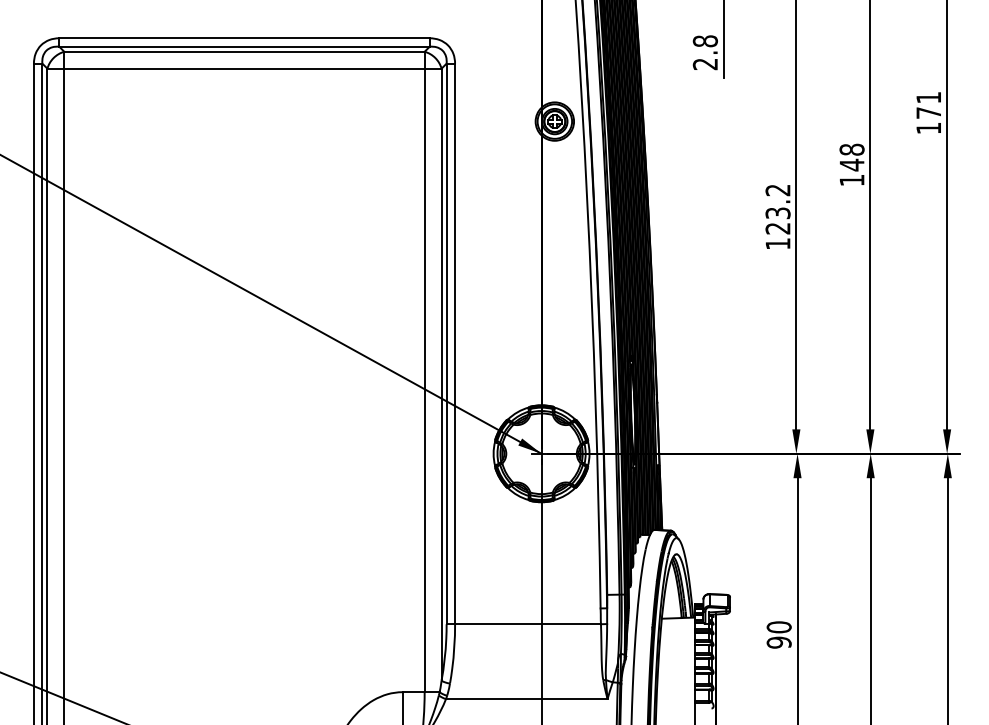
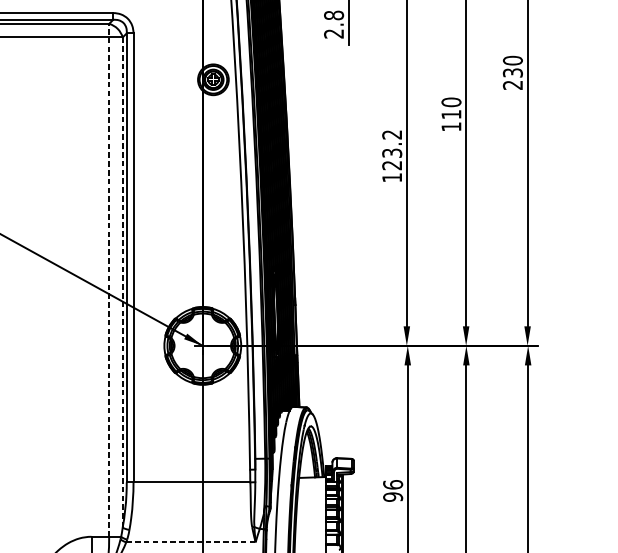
text: (928, 112) -> (512, 72), 171 -> 230
text: (851, 157) -> (451, 108), 148 -> 110
line: (424, 371) -> (109, 279), solid -> dashed
line: (441, 374) -> (122, 282), solid -> dashed
text: (778, 627) -> (392, 484), 90 -> 96
line: (526, 699) -> (190, 542), solid -> dashed

